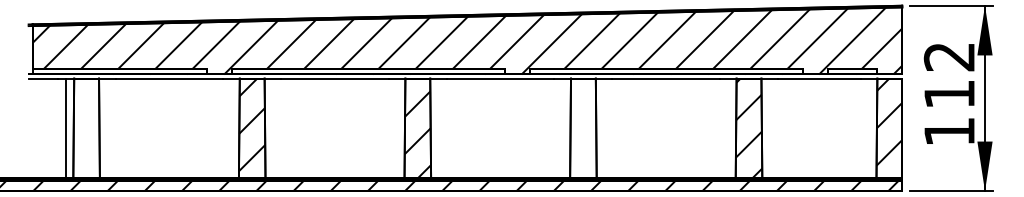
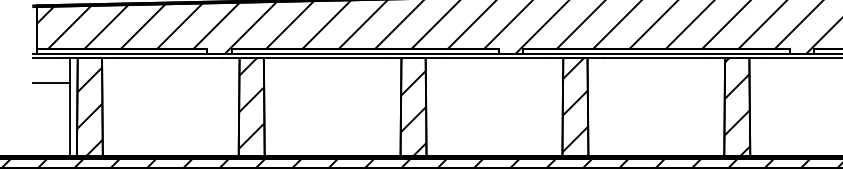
line: (46, 103) -> (50, 82), added
hatch: (583, 126) -> (575, 105), added
hatch: (86, 132) -> (89, 111), added

